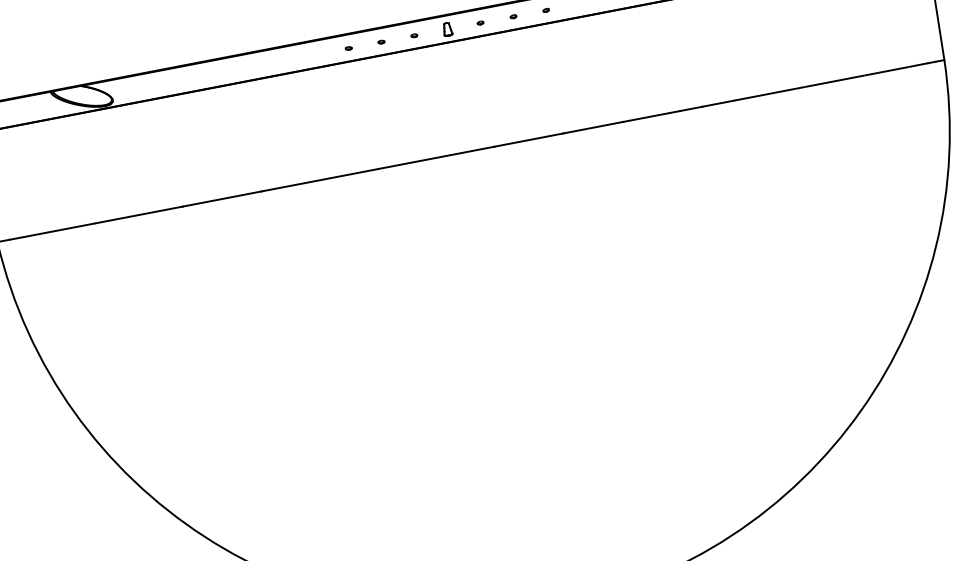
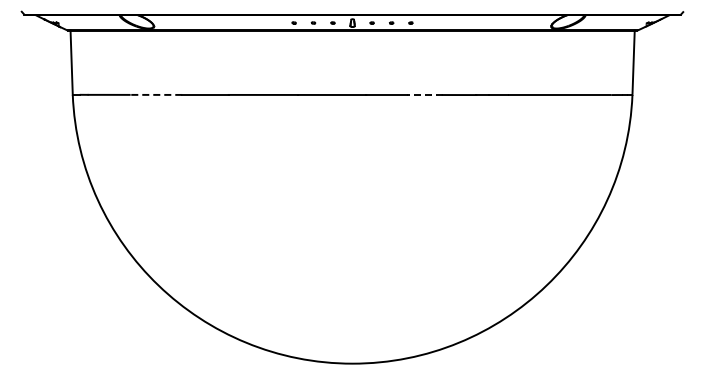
line: (592, 128) -> (424, 95), solid -> dashed
line: (139, 214) -> (156, 94), solid -> dashed

